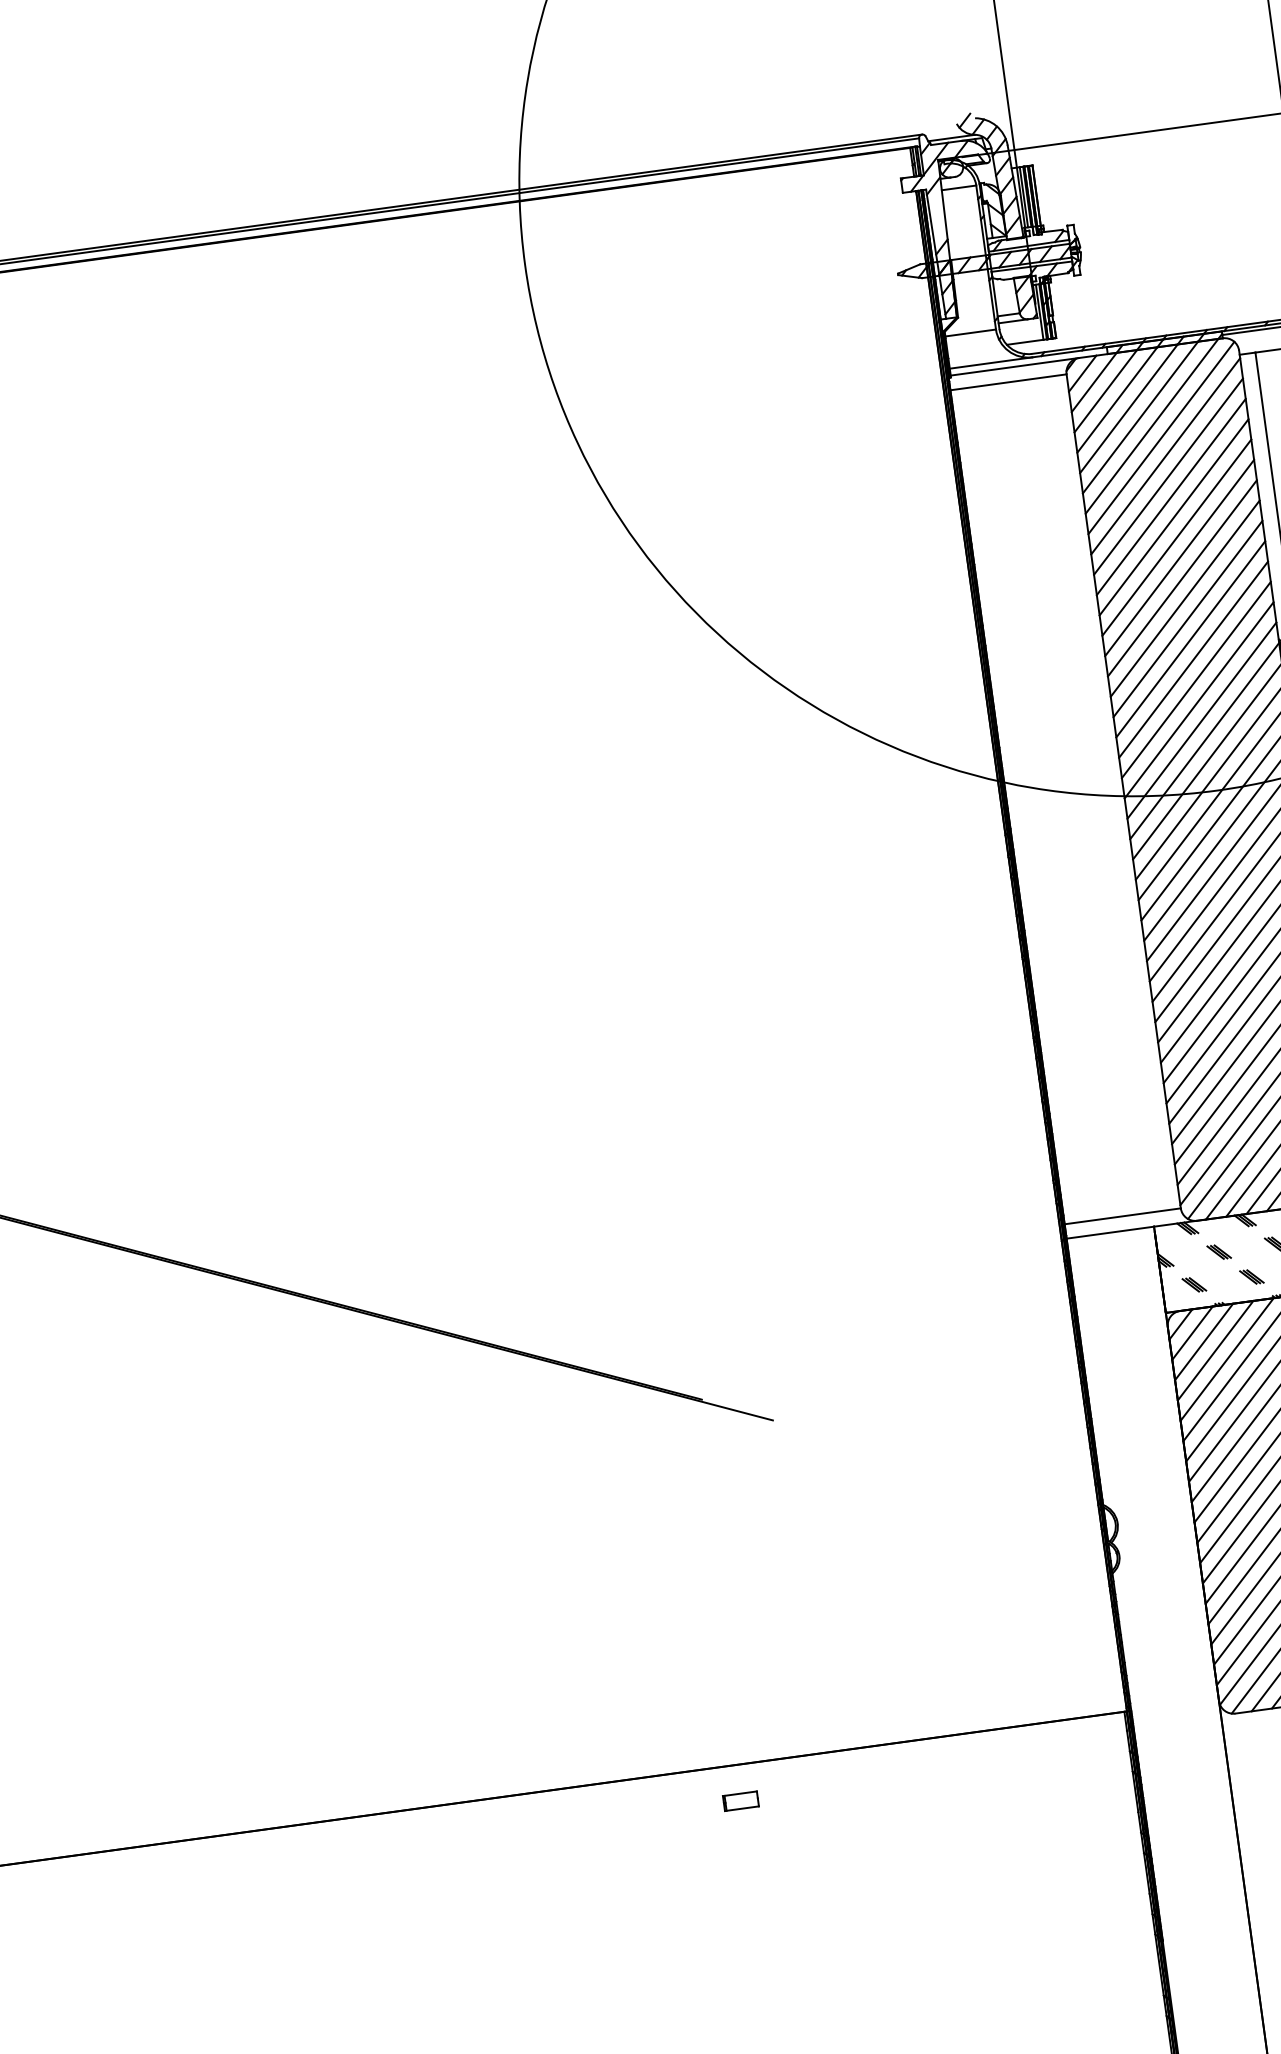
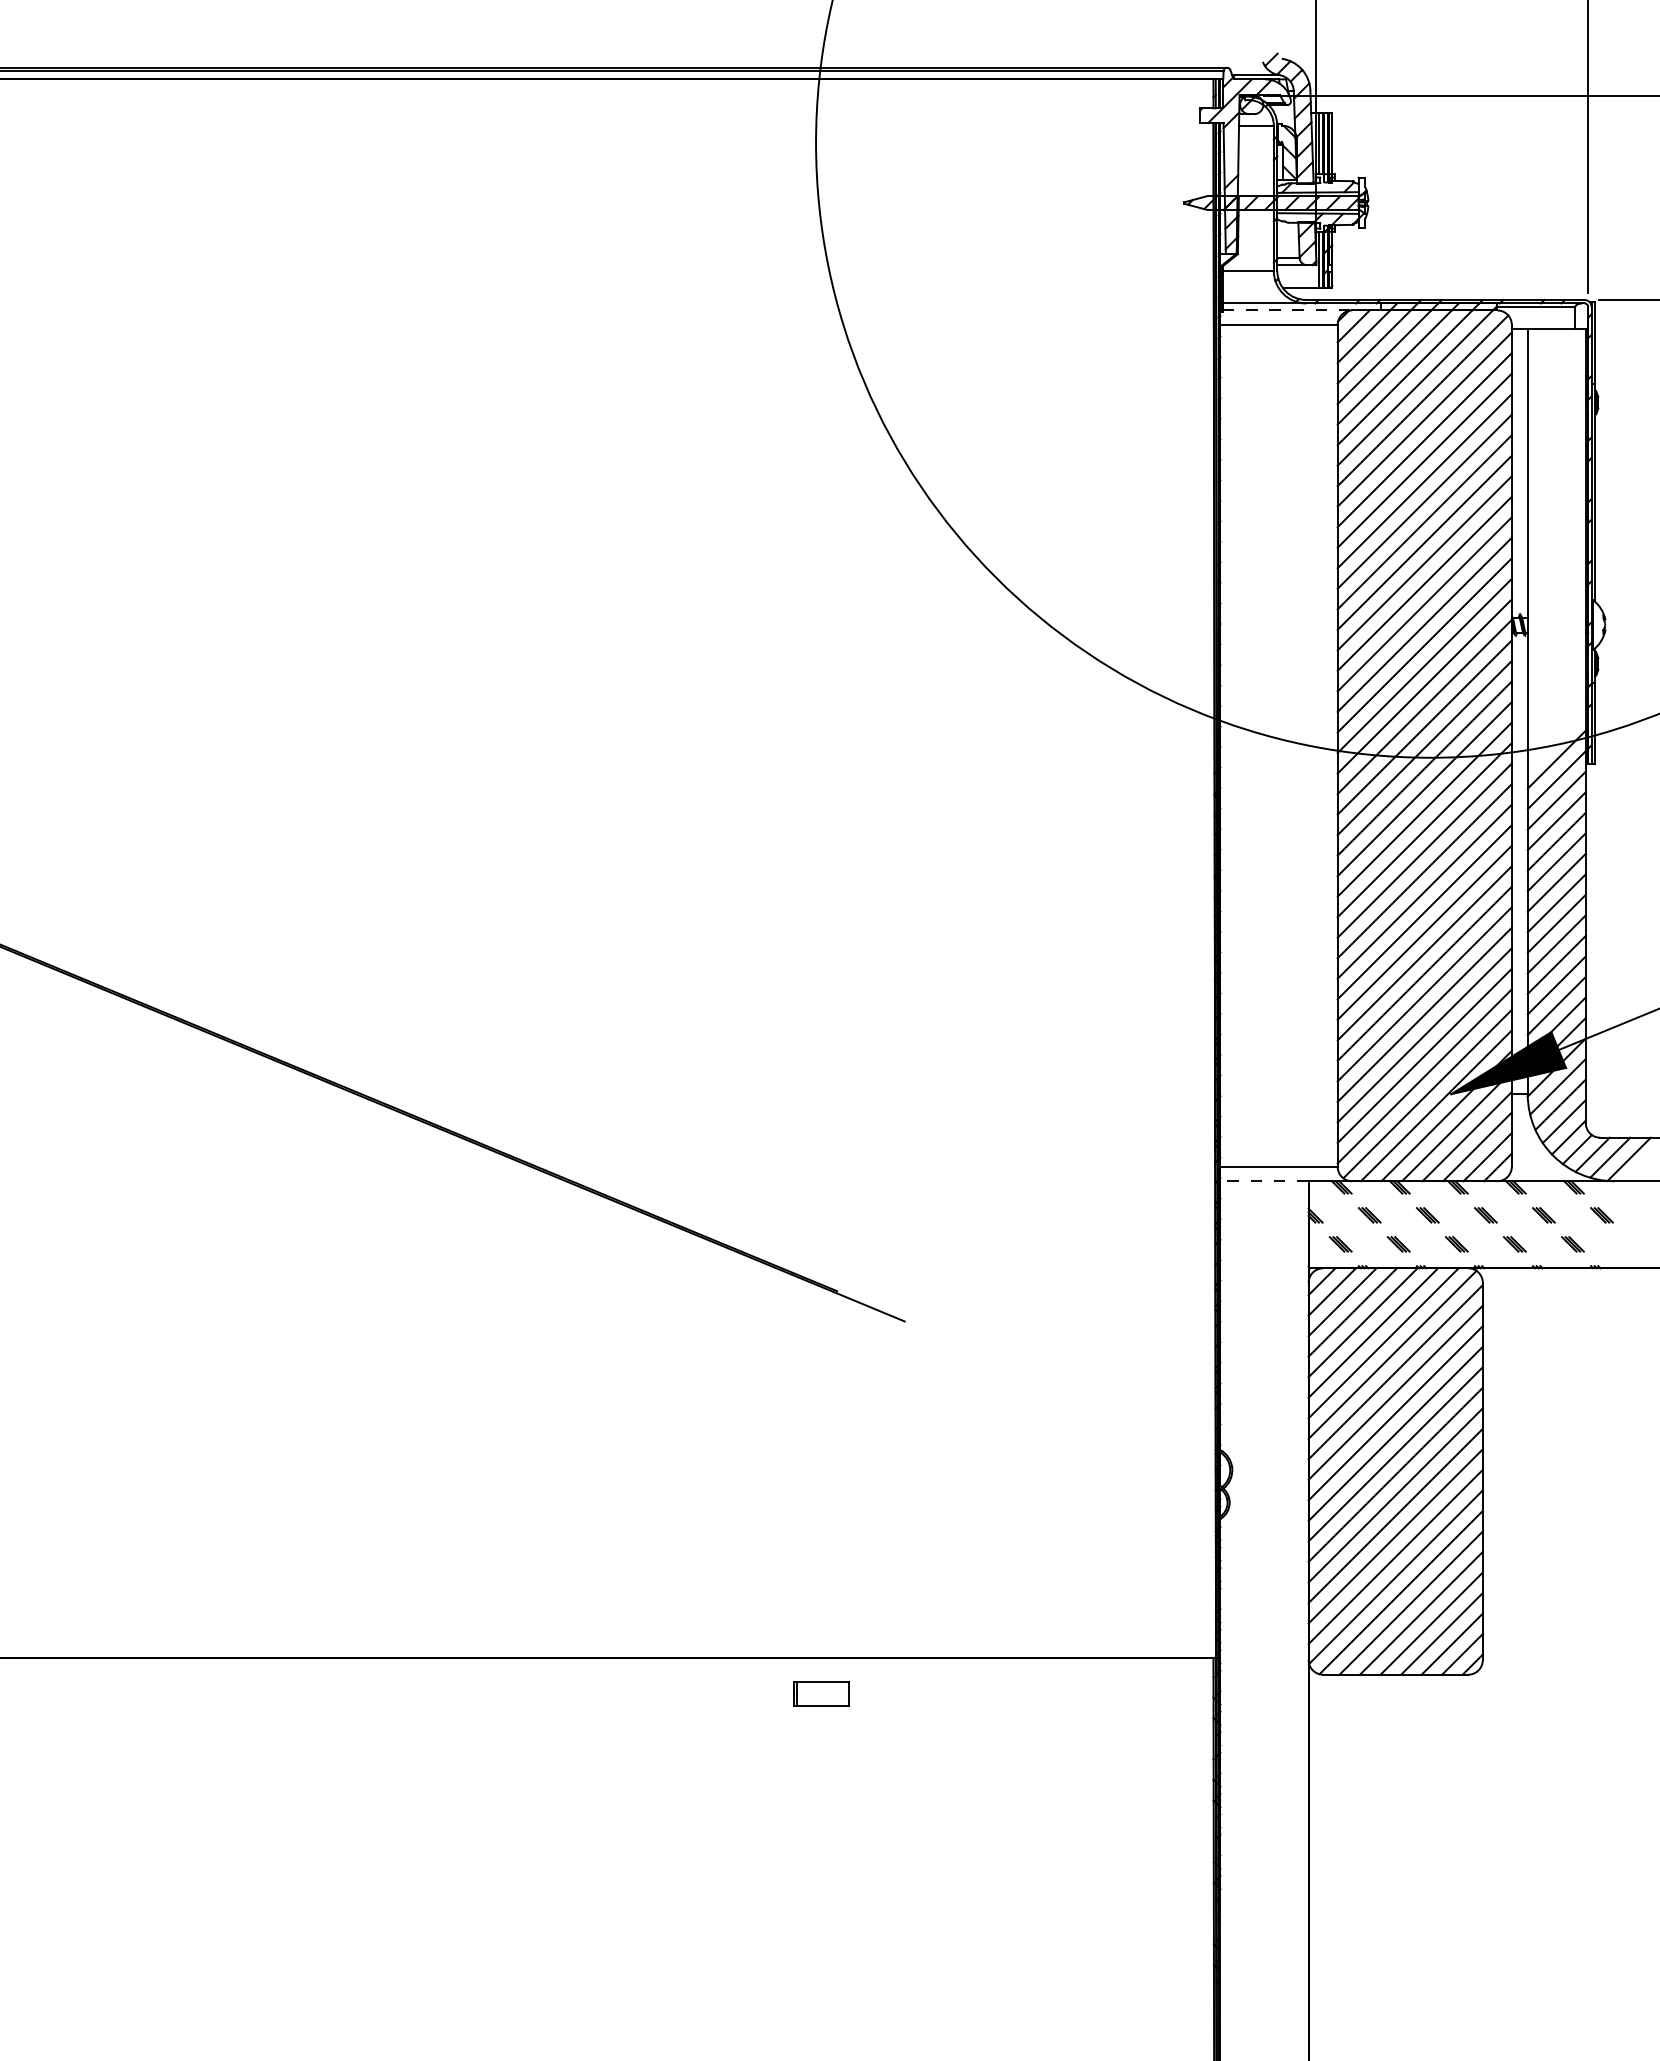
line: (1014, 366) -> (1287, 310), solid -> dashed
line: (1110, 1232) -> (1264, 1181), solid -> dashed
part: (741, 1801) -> (821, 1694), size x1.6

